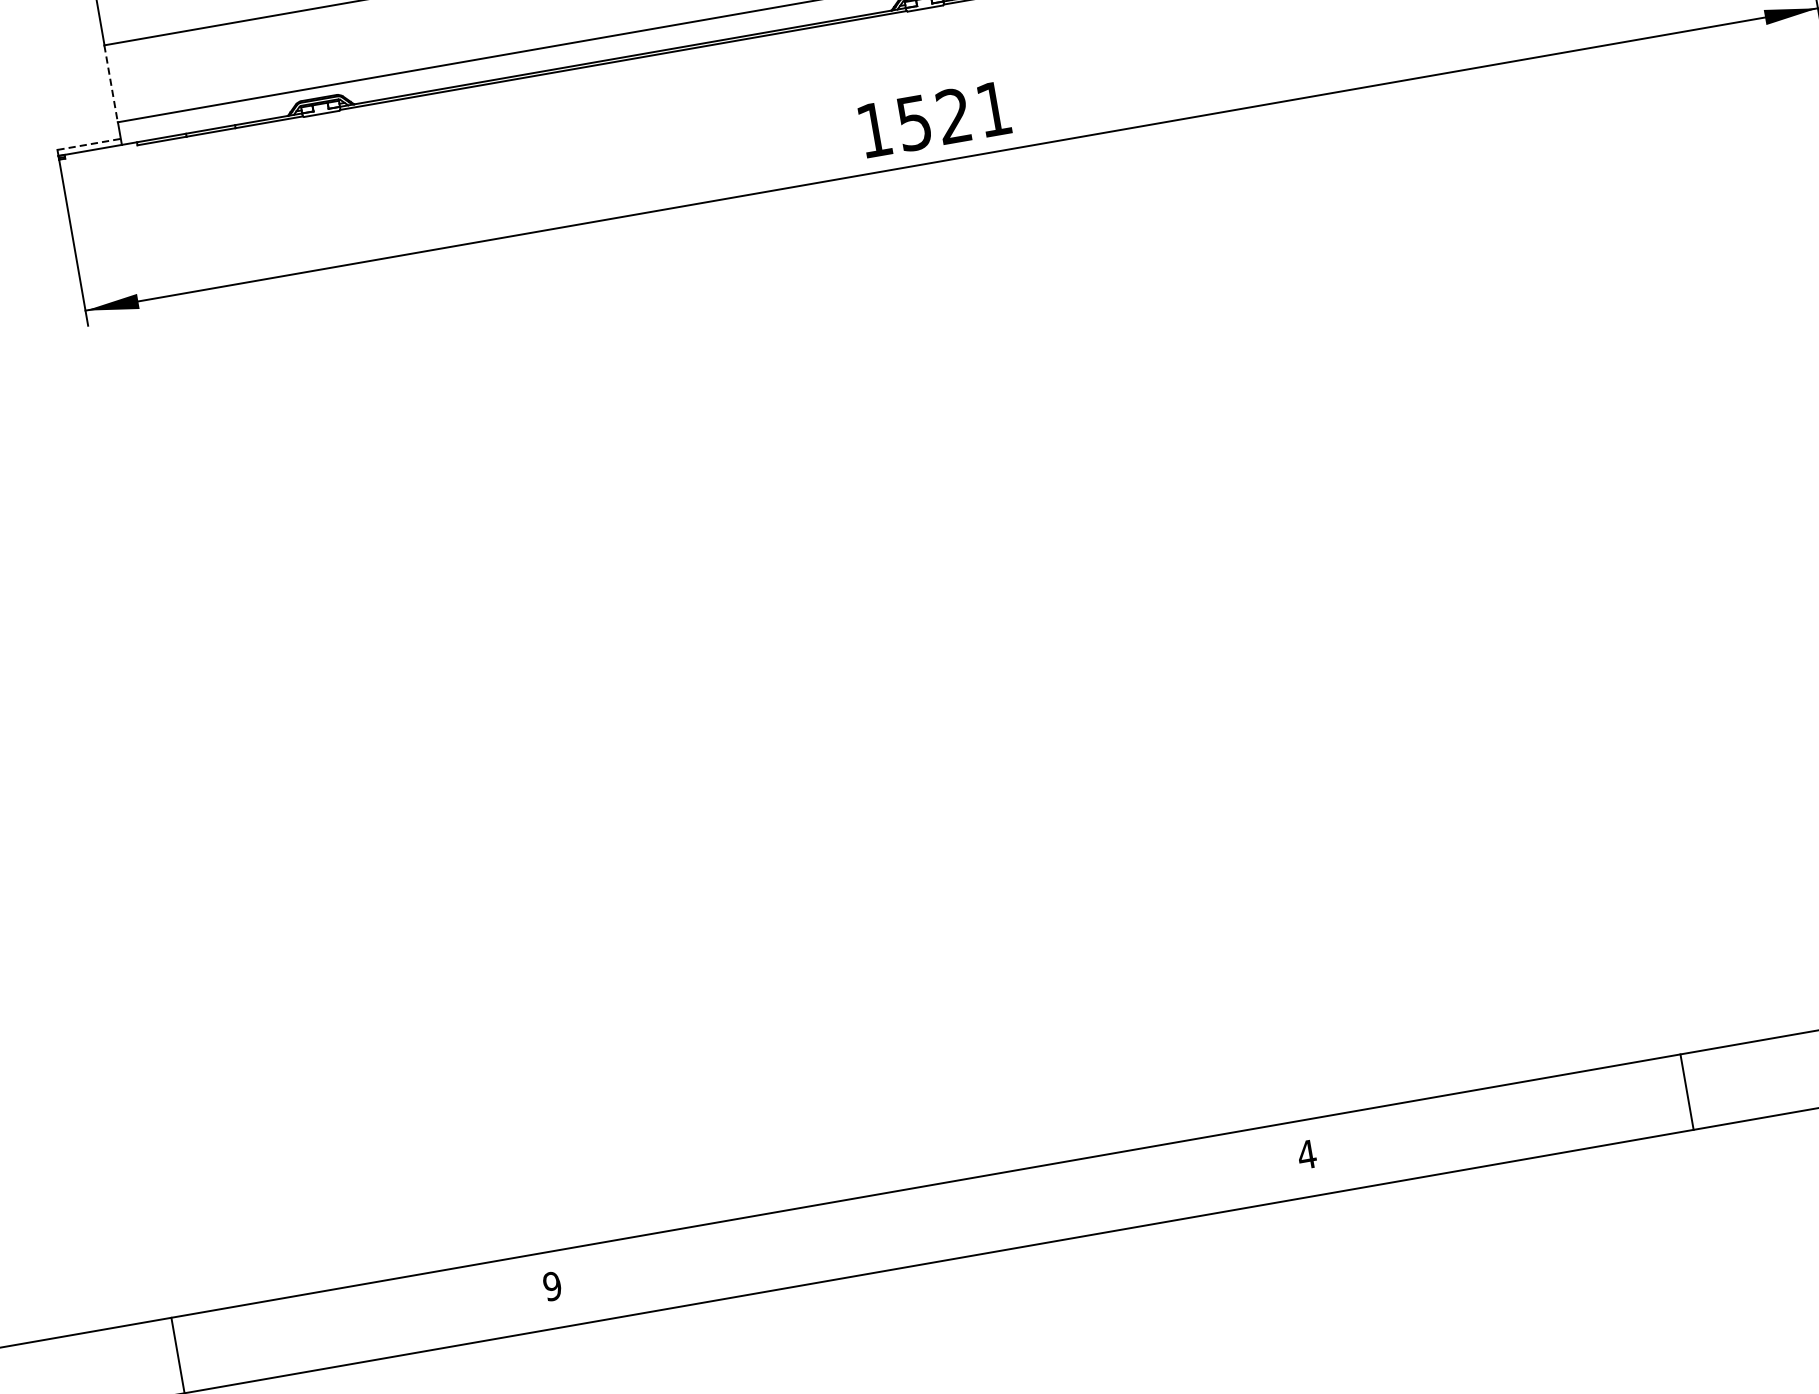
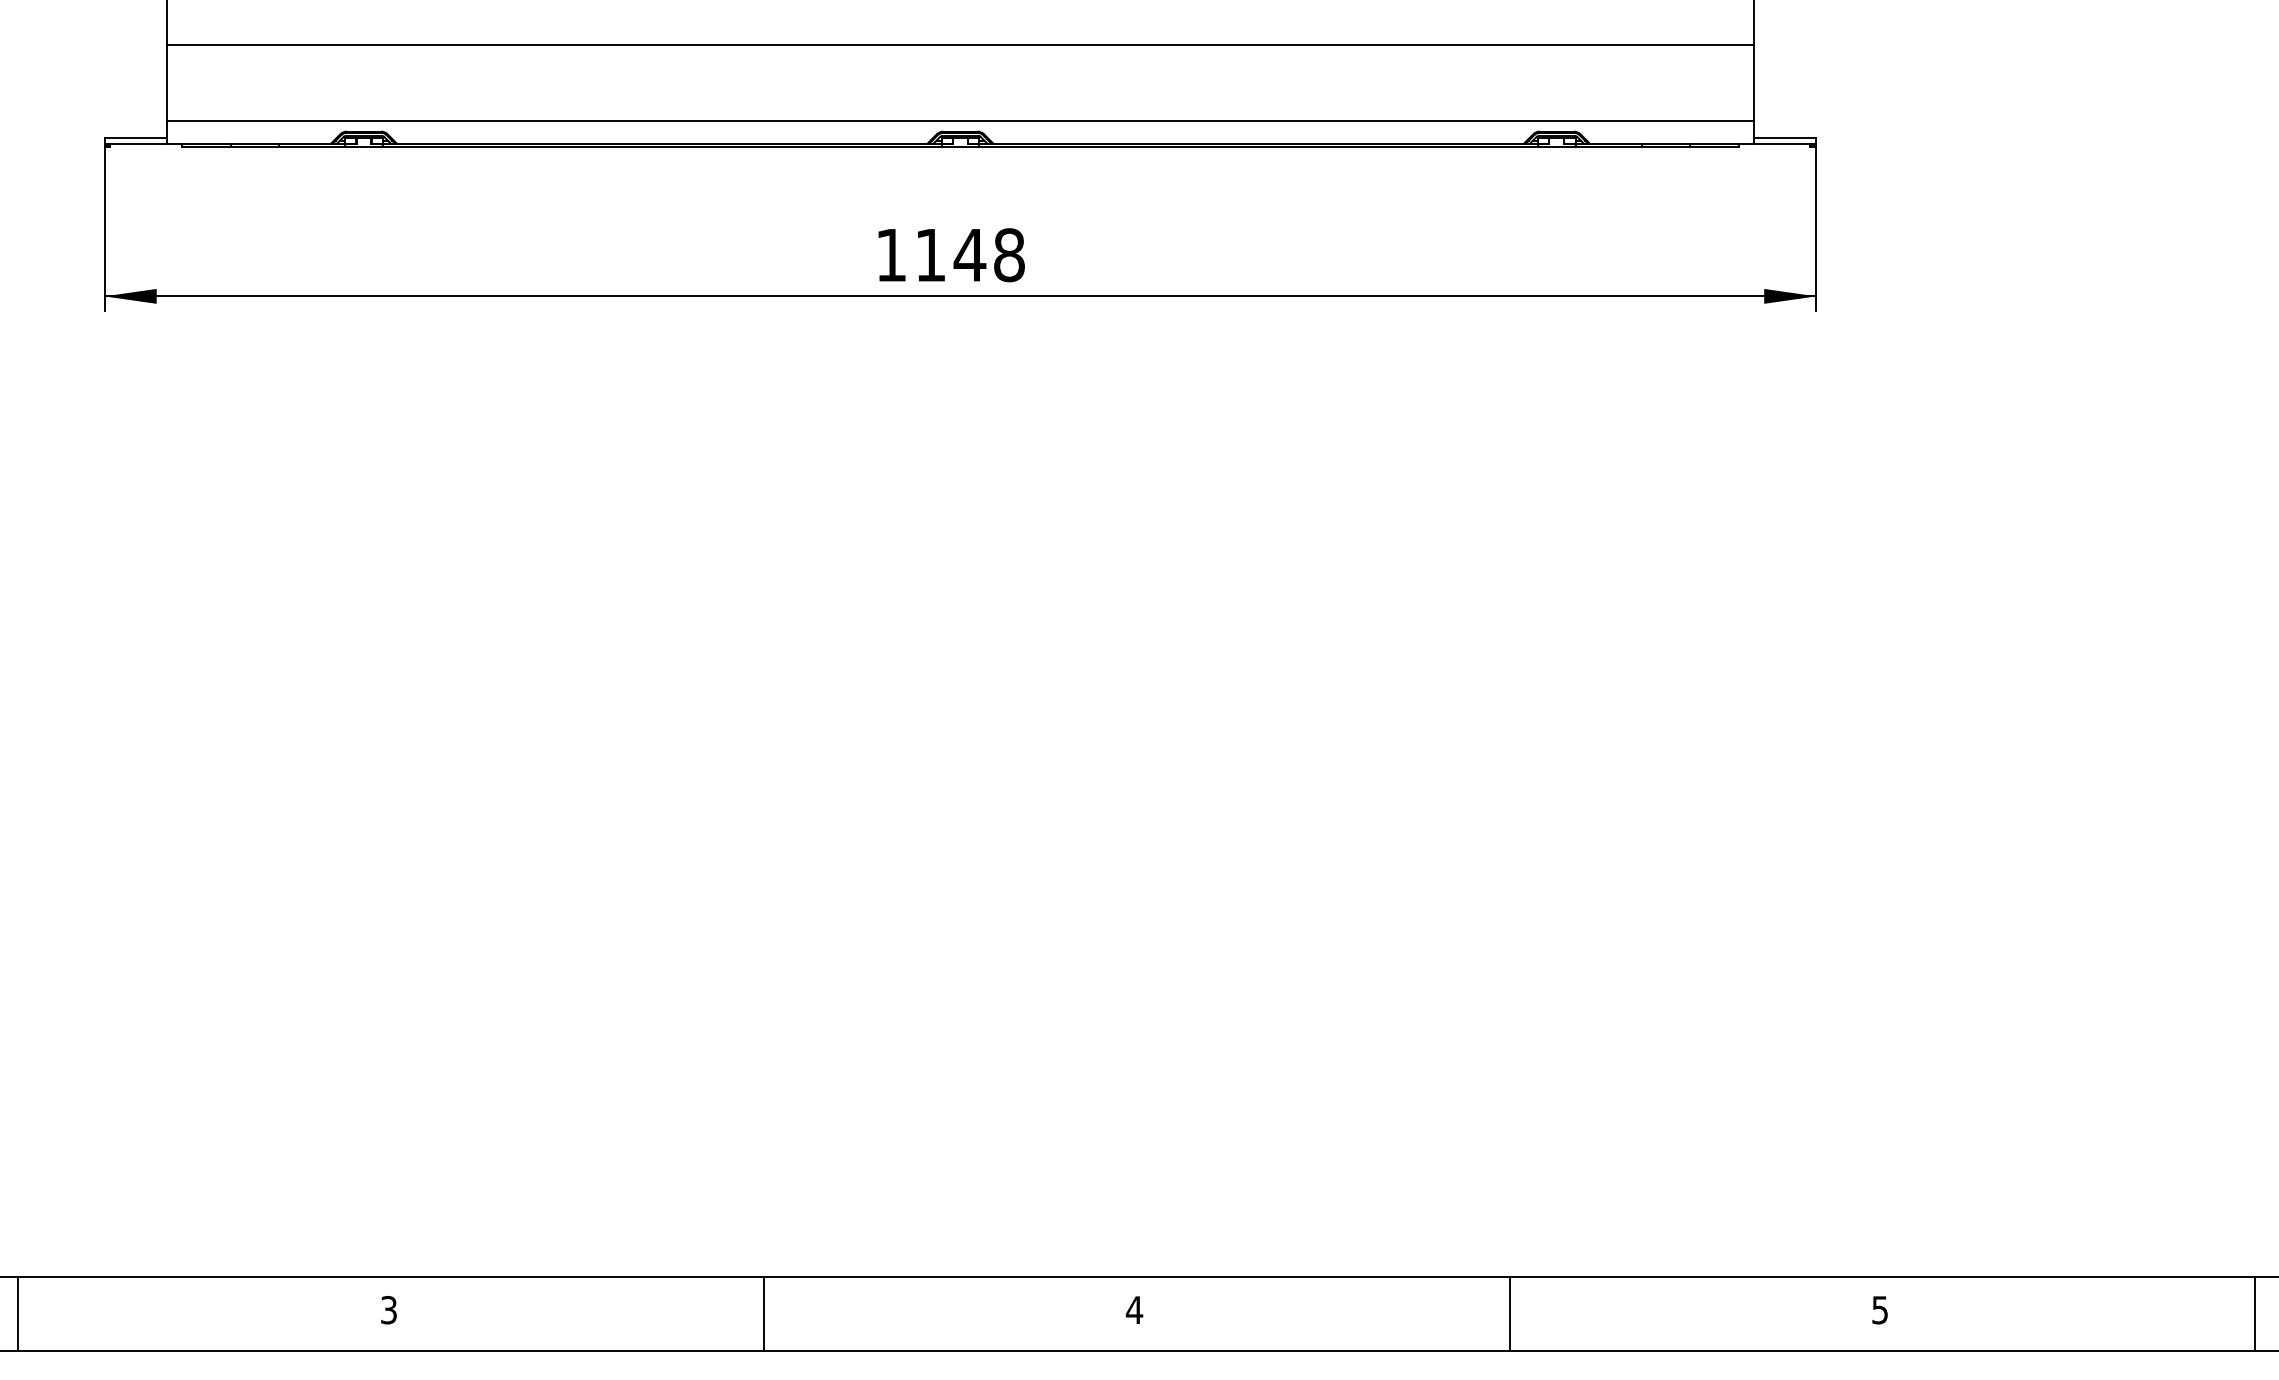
line: (111, 84) -> (167, 83), dashed -> solid
text: (954, 116) -> (970, 255), 1521 -> 1148
line: (89, 144) -> (136, 137), dashed -> solid
line: (932, 1223) -> (763, 1313), added
text: (552, 1286) -> (388, 1310), 9 -> 3

